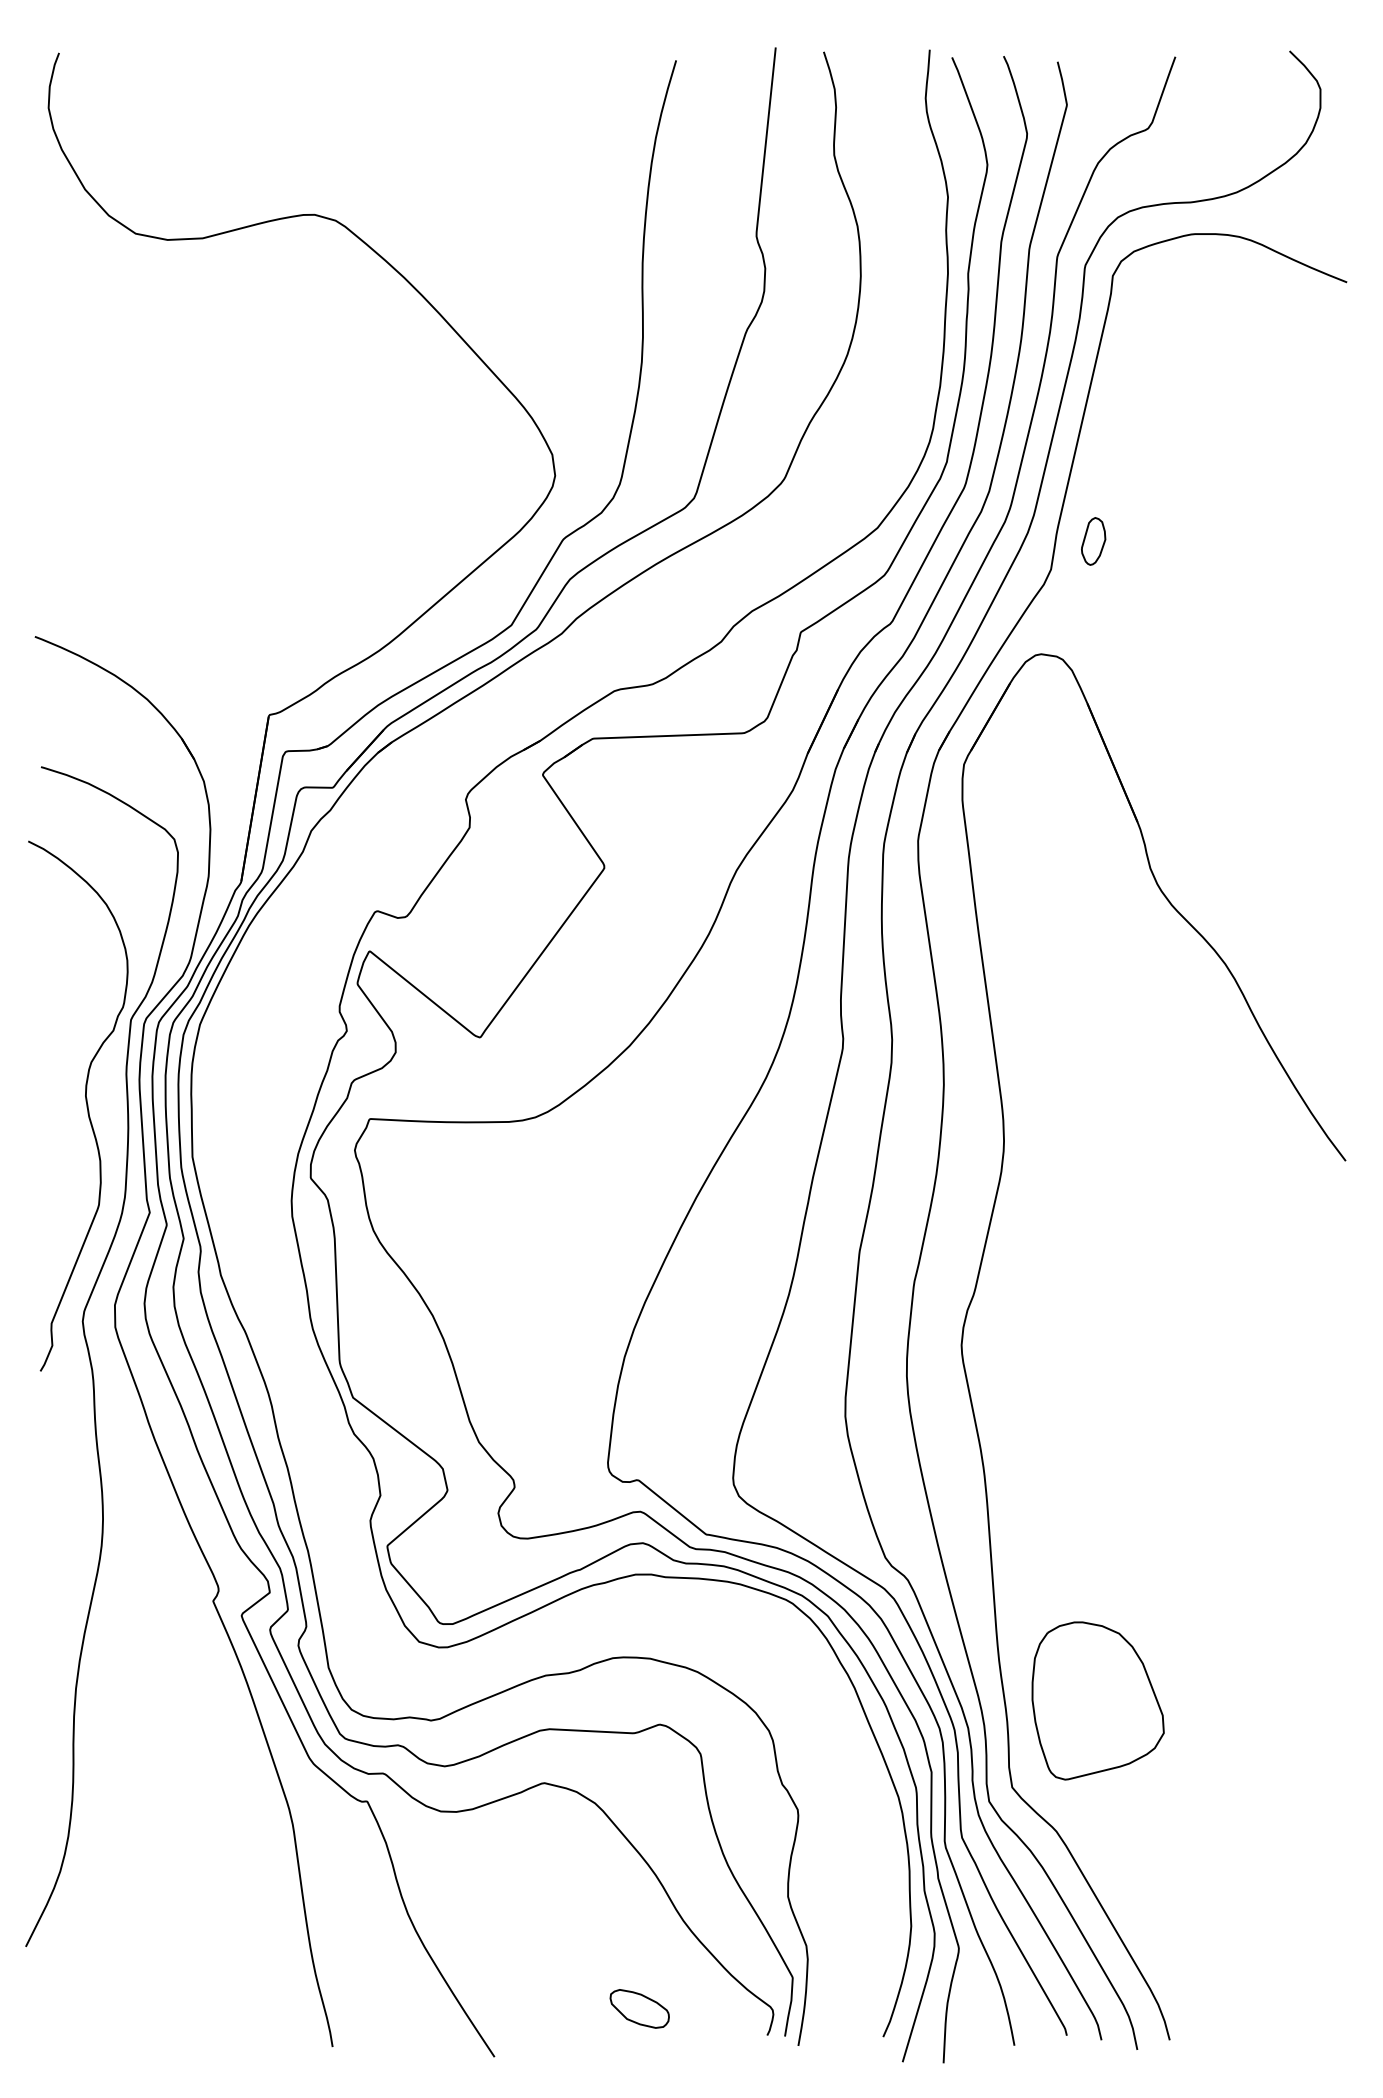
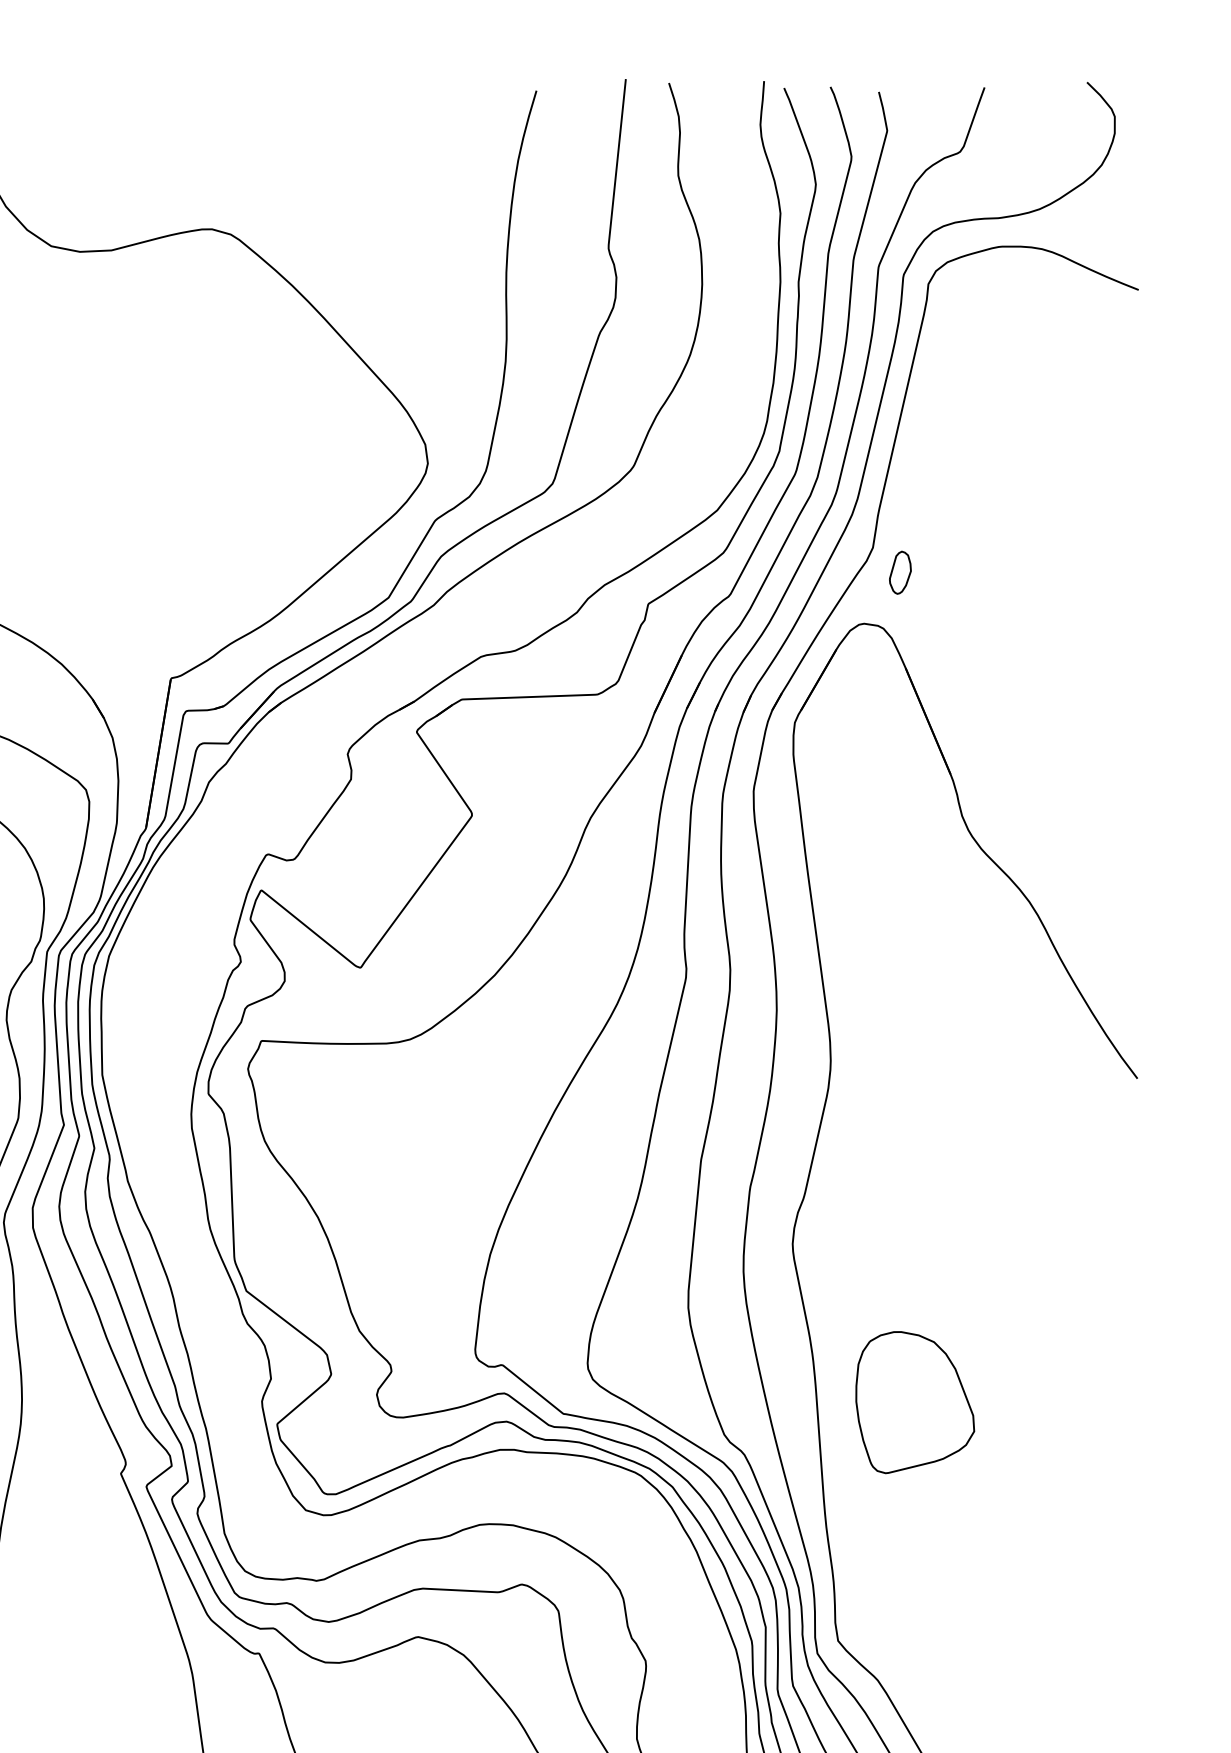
part: (1093, 541) -> (900, 572), moved
part: (1097, 1700) -> (914, 1402), moved

